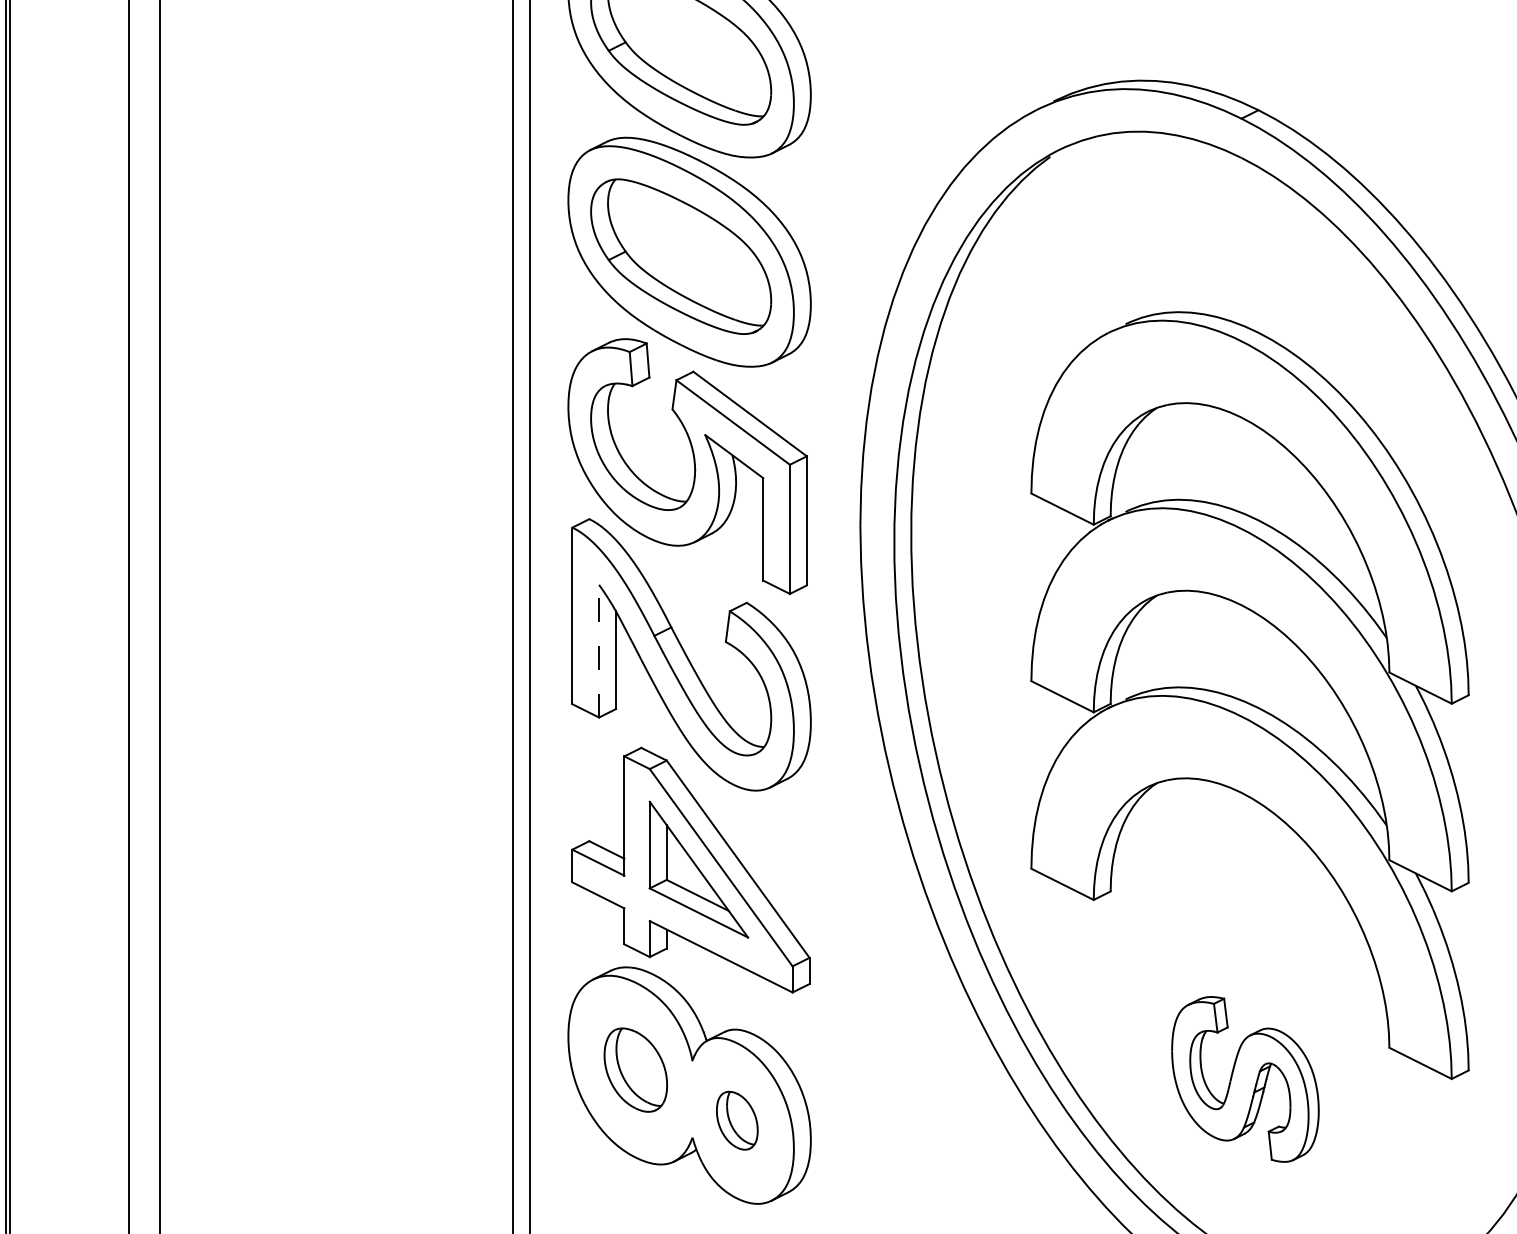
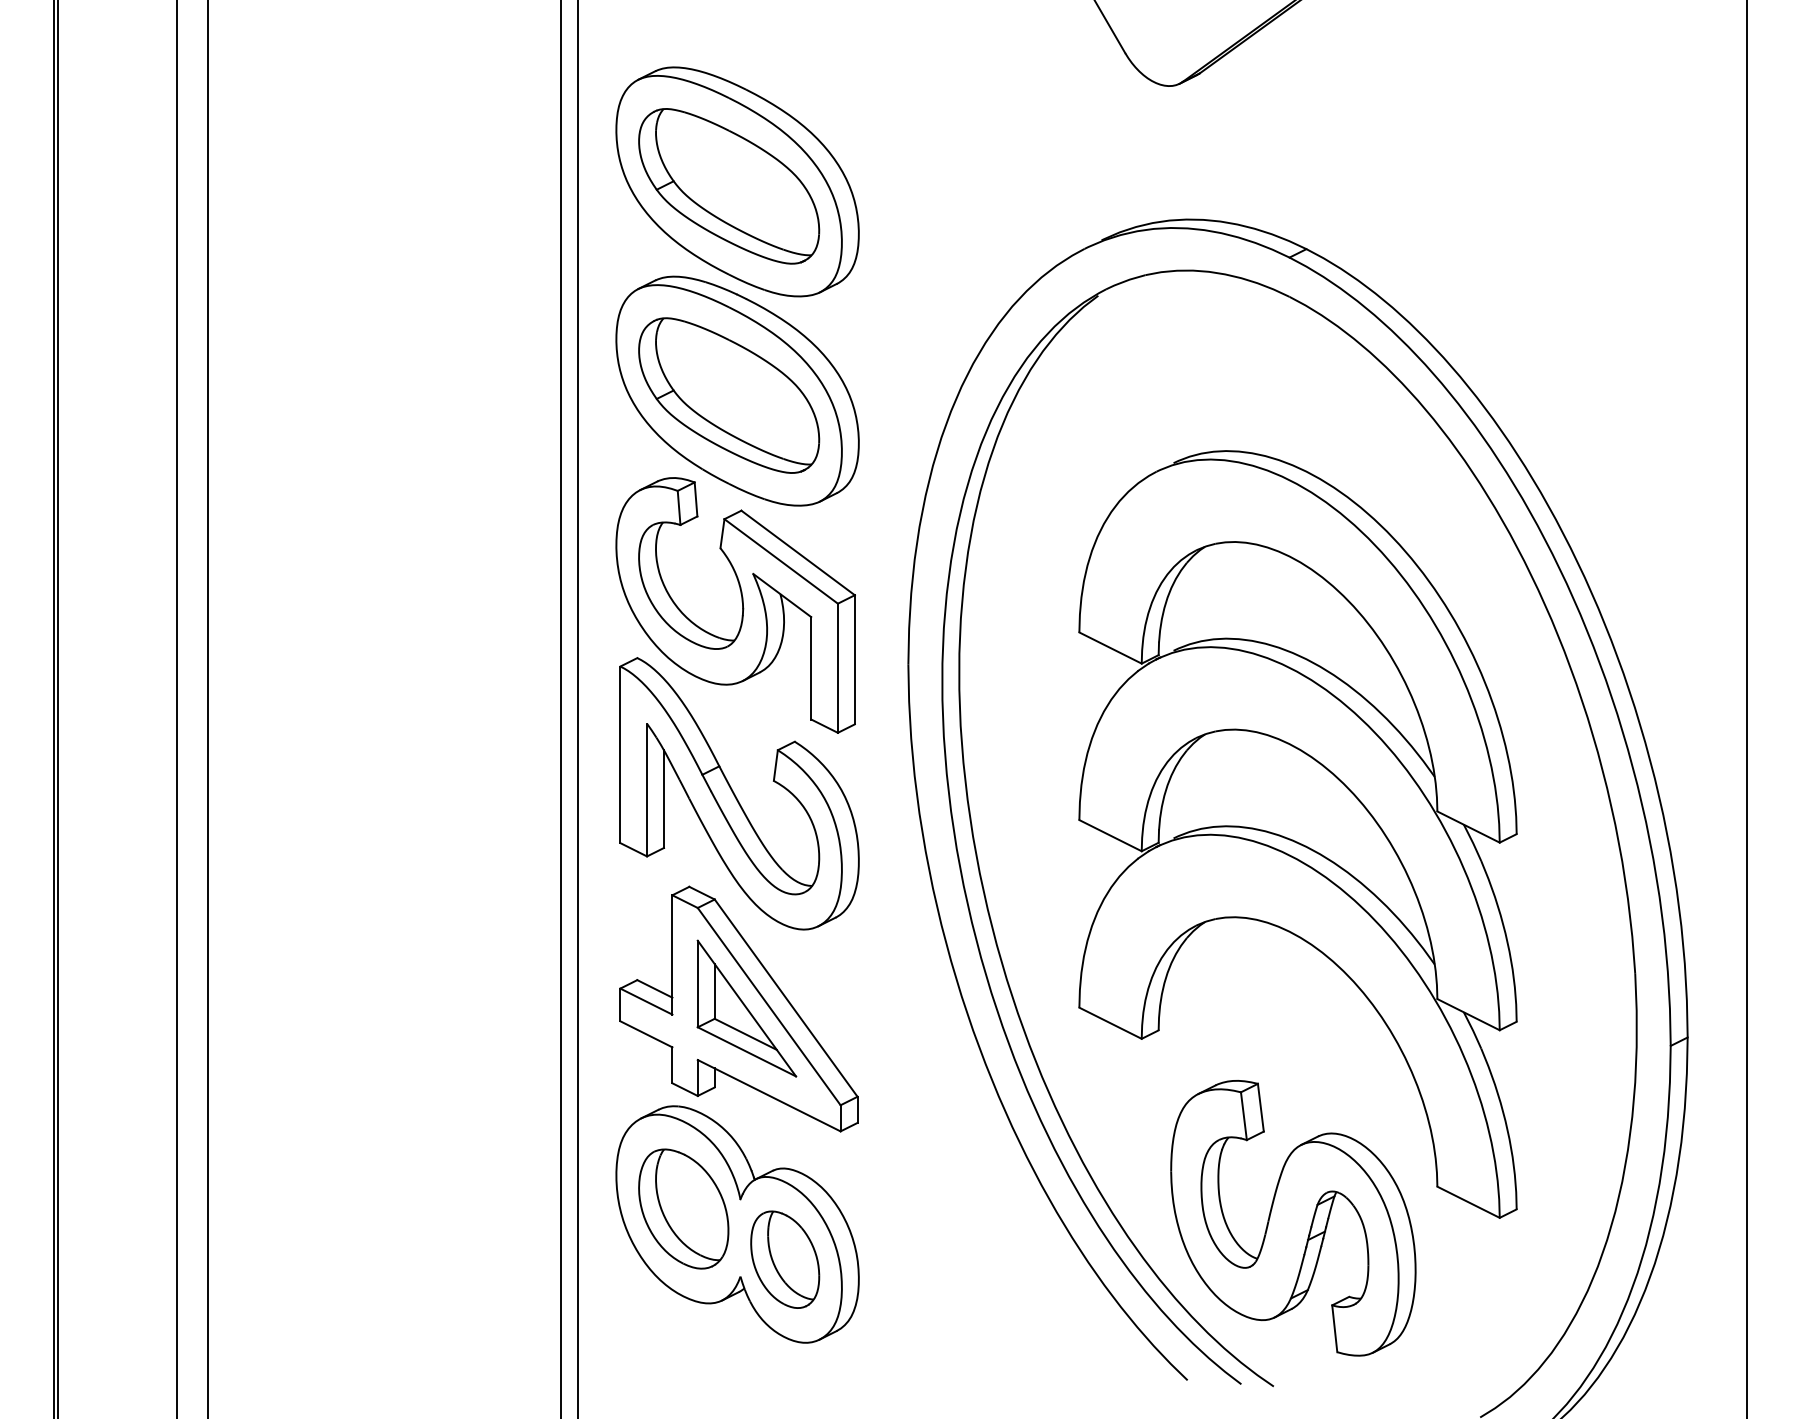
line: (599, 650) -> (647, 789), dashed -> solid
part: (635, 1069) -> (683, 1208), size x1.43
part: (1245, 1079) -> (1293, 1218), size x1.67
part: (737, 1120) -> (785, 1259), size x1.67

